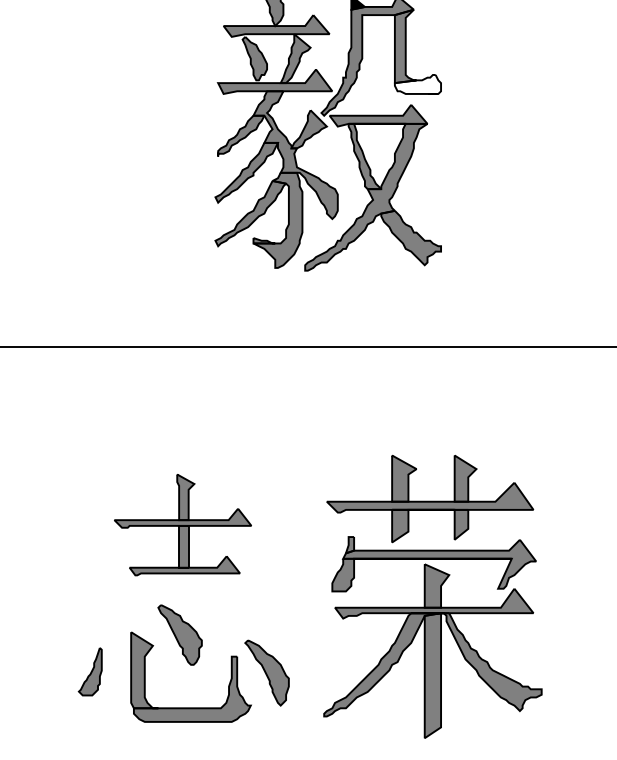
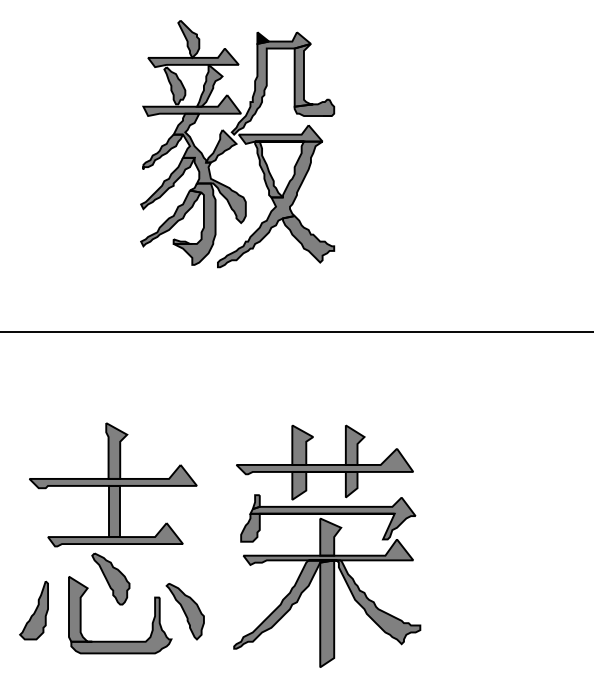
fill: (418, 84) -> (314, 107), added
part: (183, 524) -> (113, 484), size x1.43
part: (89, 671) -> (33, 610), size x1.43

